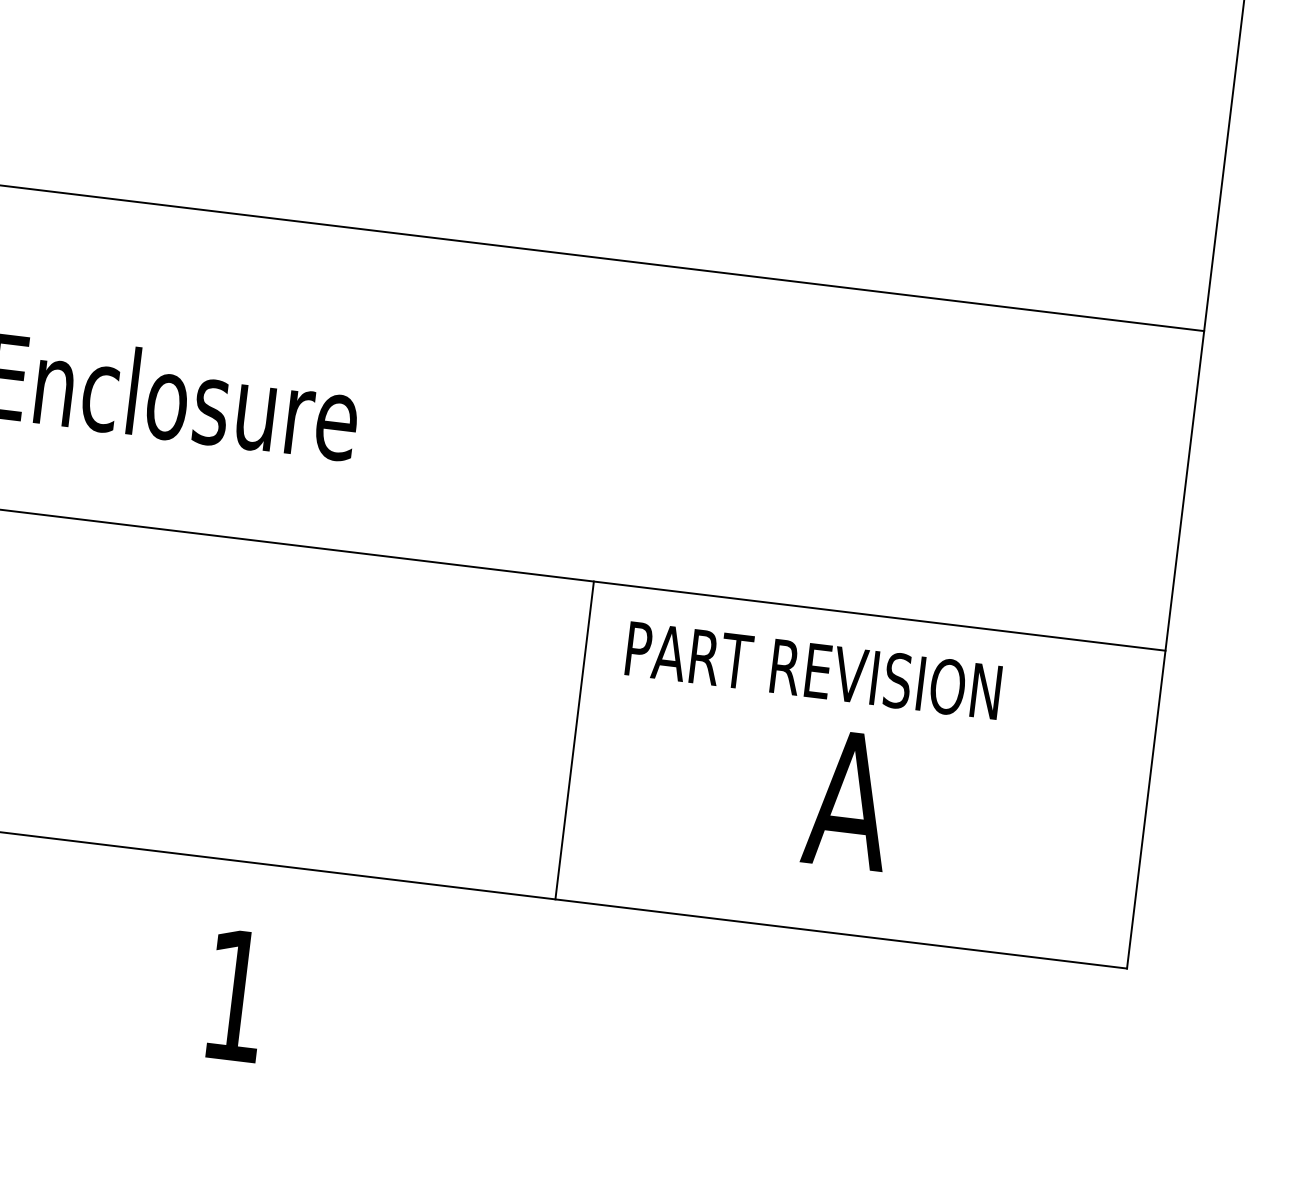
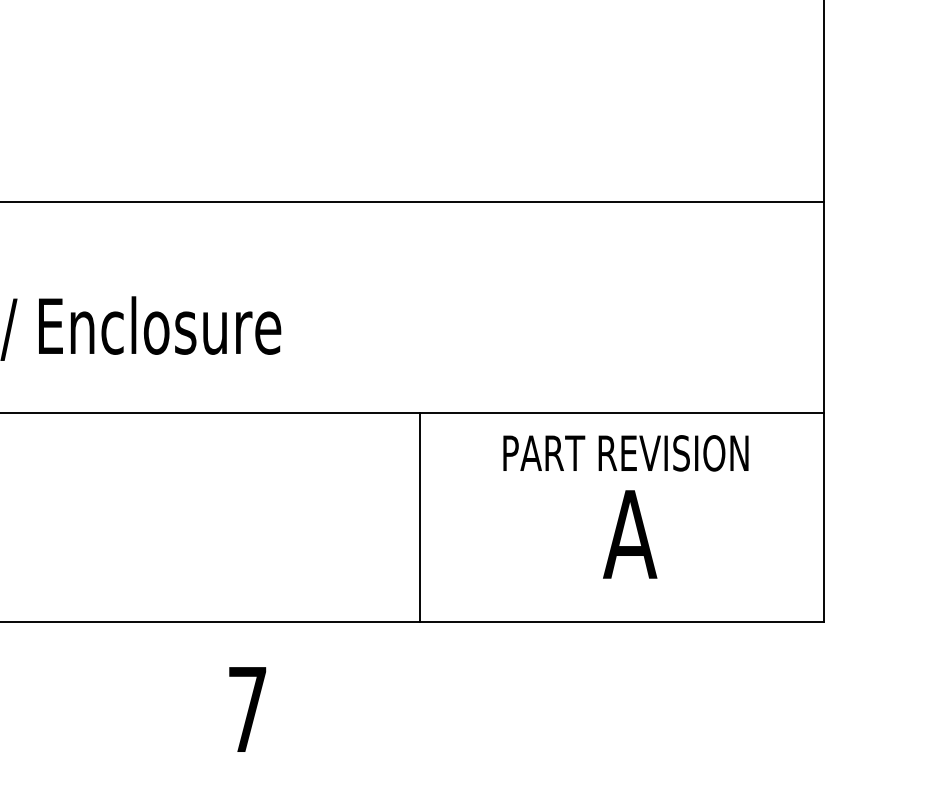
text: (812, 670) -> (625, 453), moved
line: (574, 740) -> (420, 517), moved
text: (235, 995) -> (247, 709), 1 -> 7

